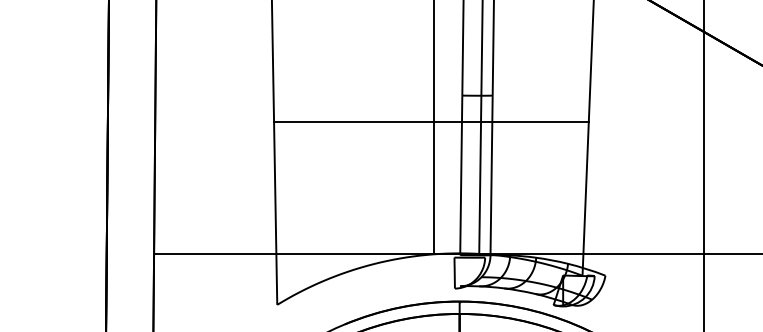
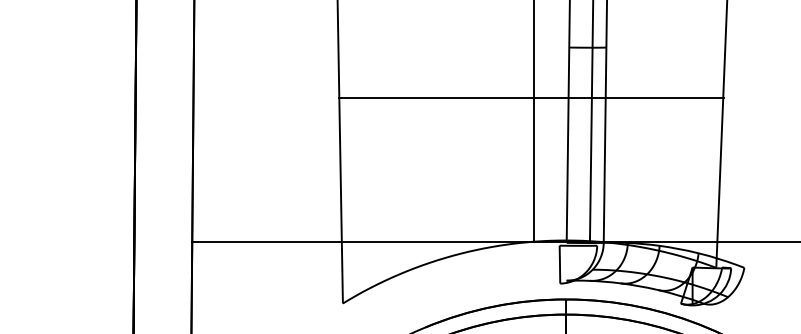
line: (431, 121) -> (531, 97), moved

